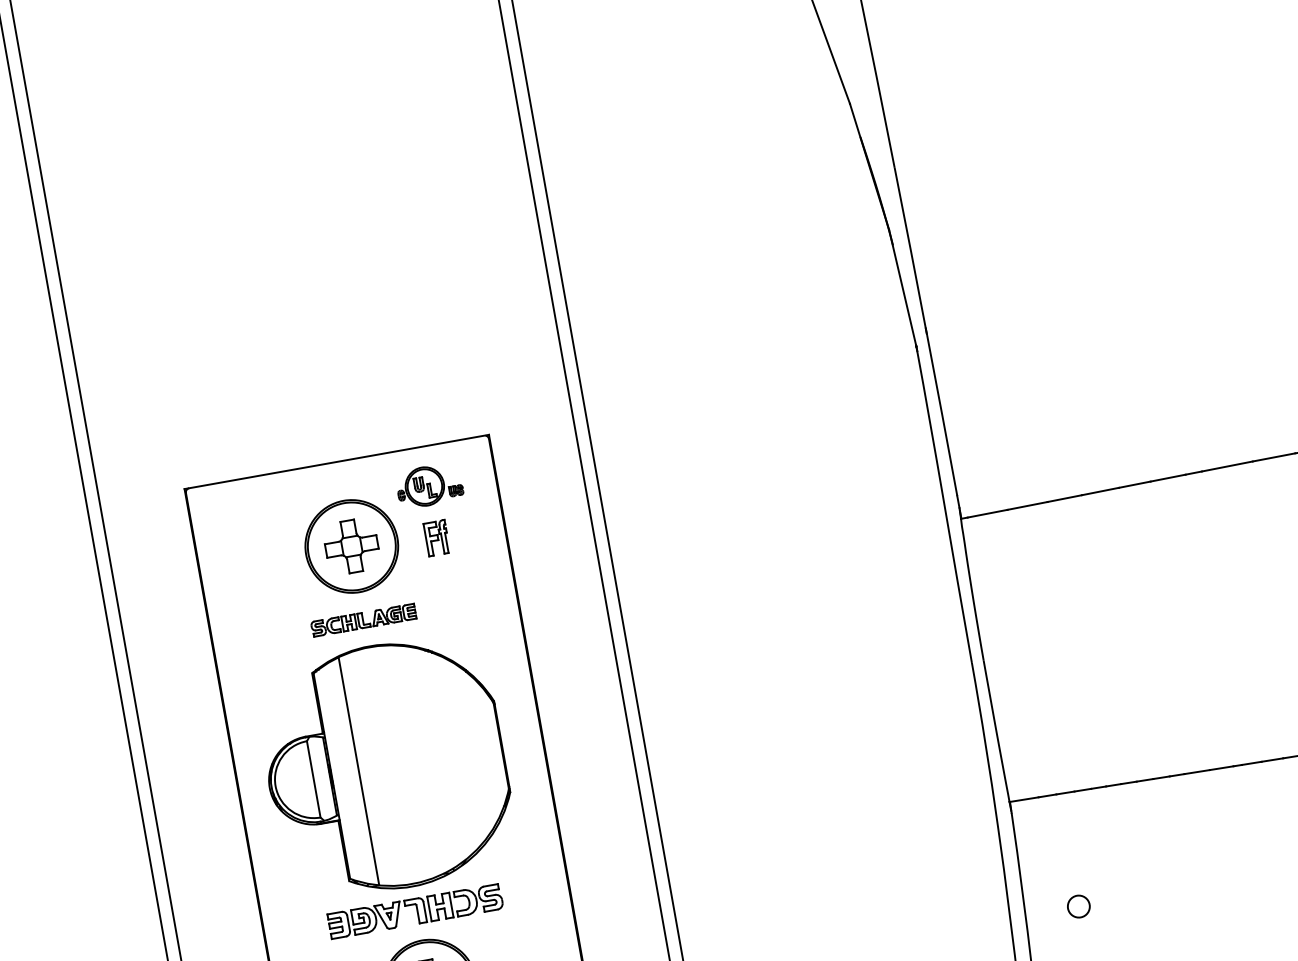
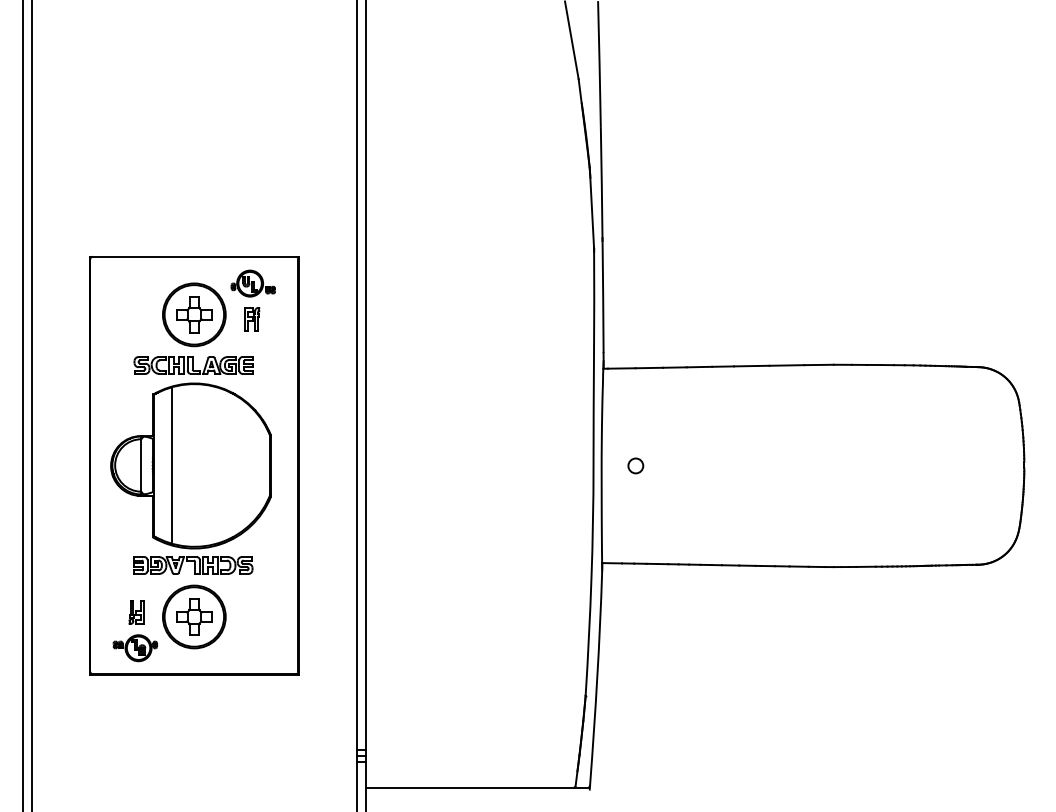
part: (363, 620) -> (193, 365), size x1.67
circle: (1078, 906) -> (635, 465), moved

